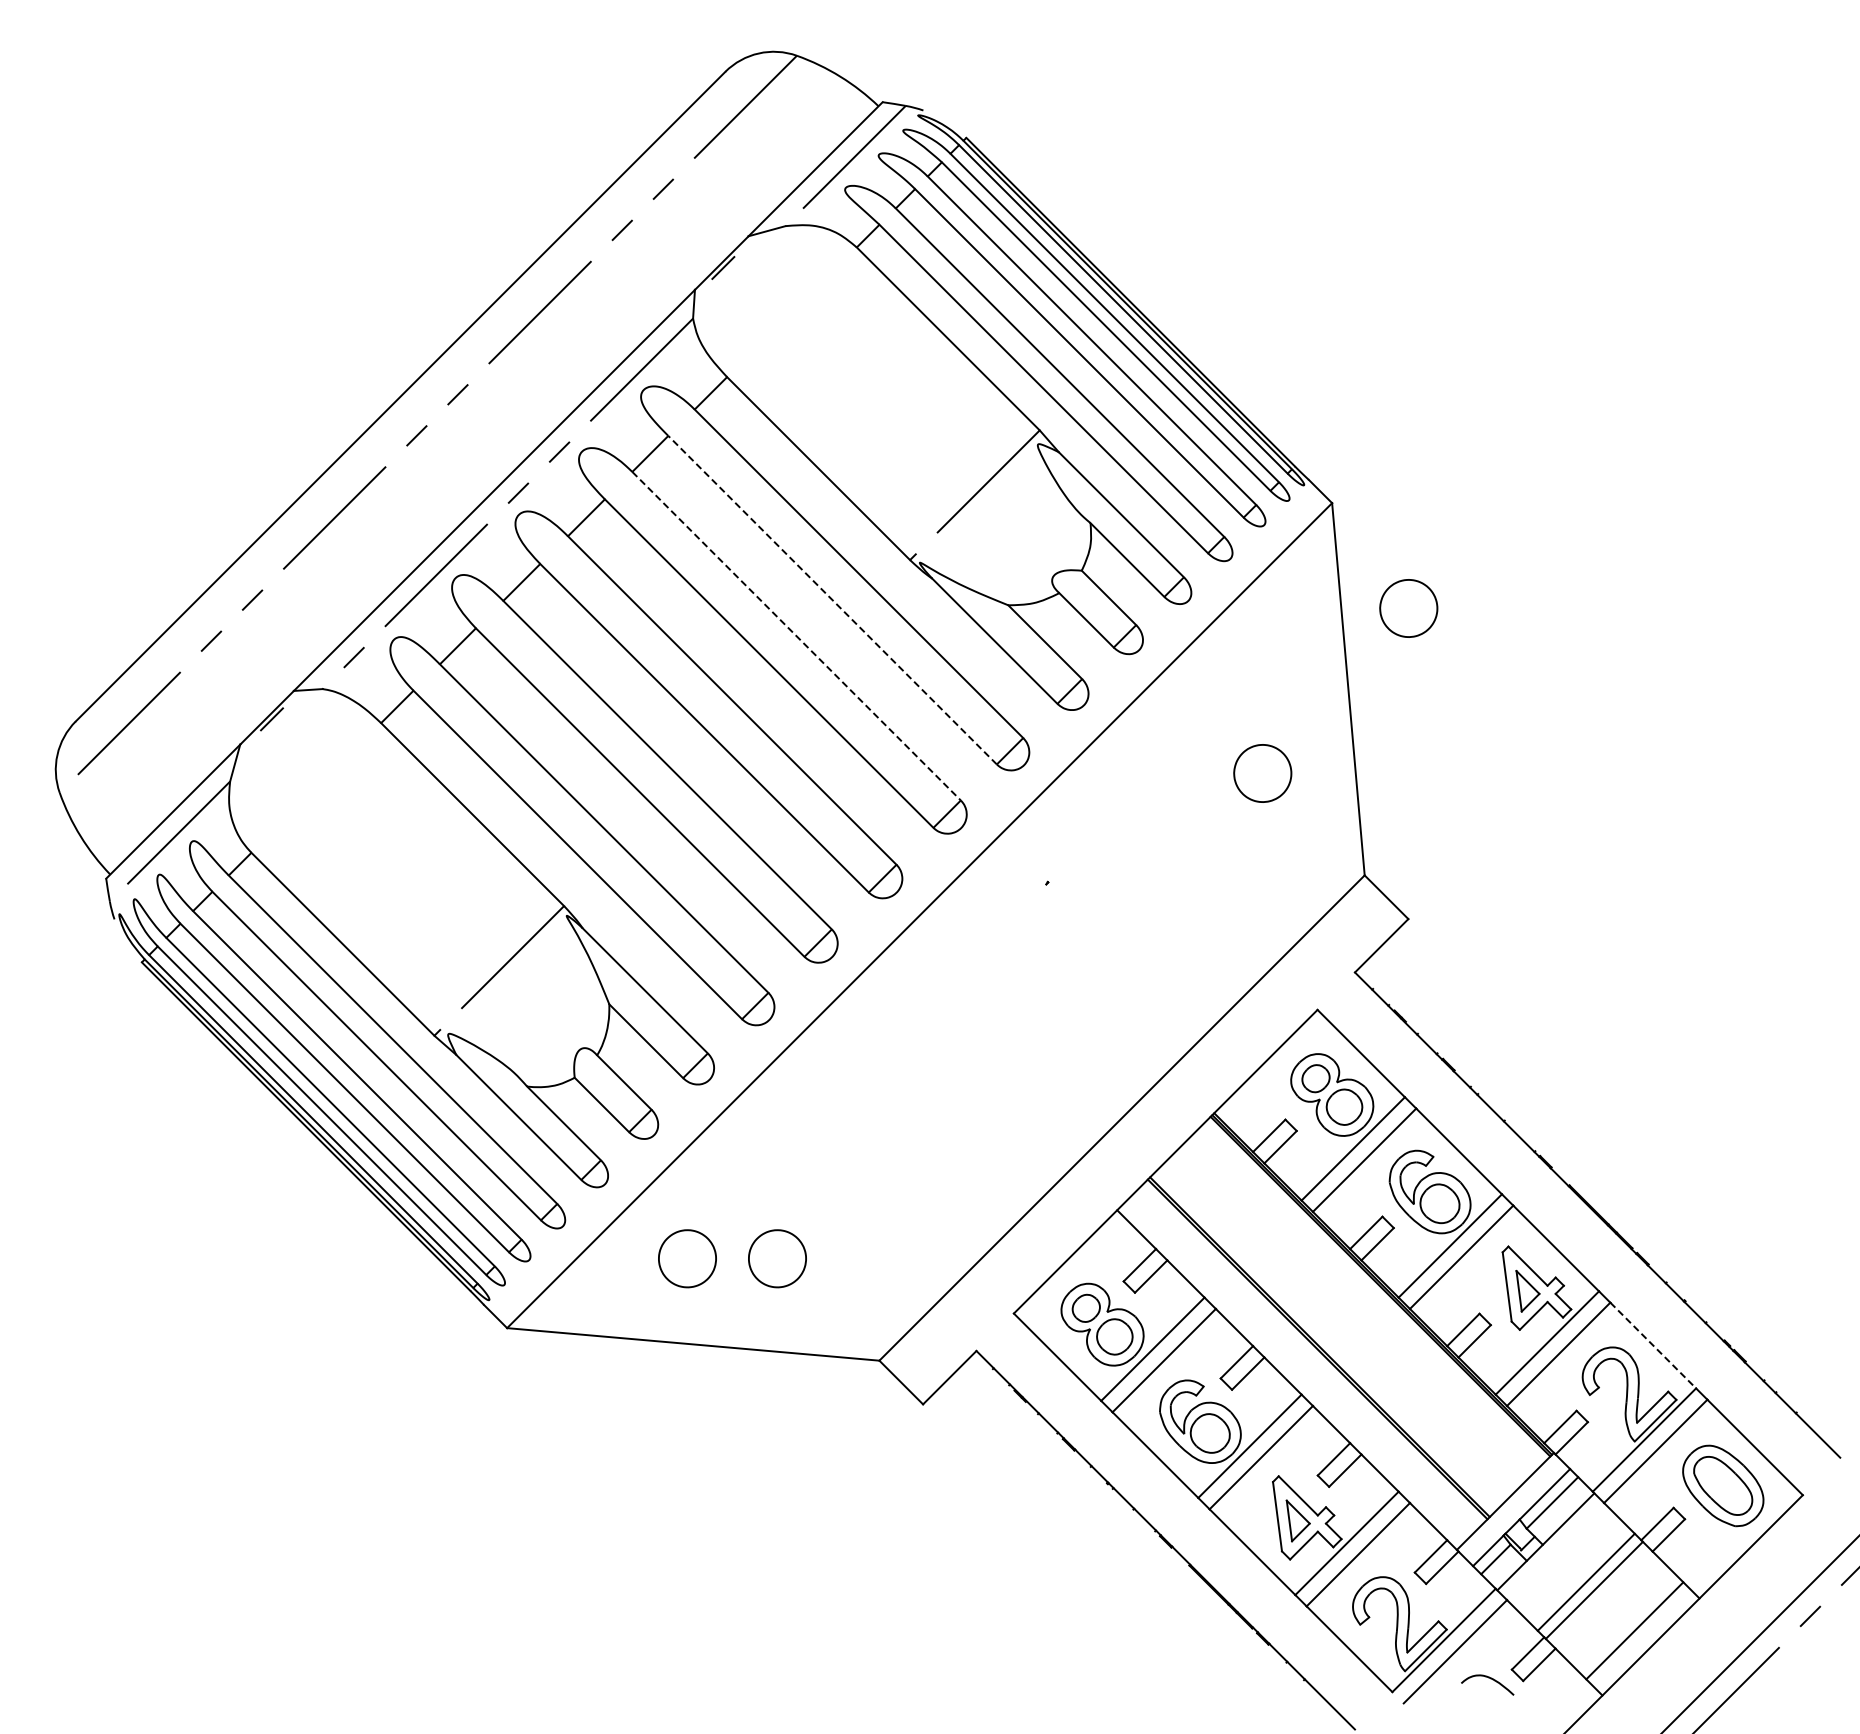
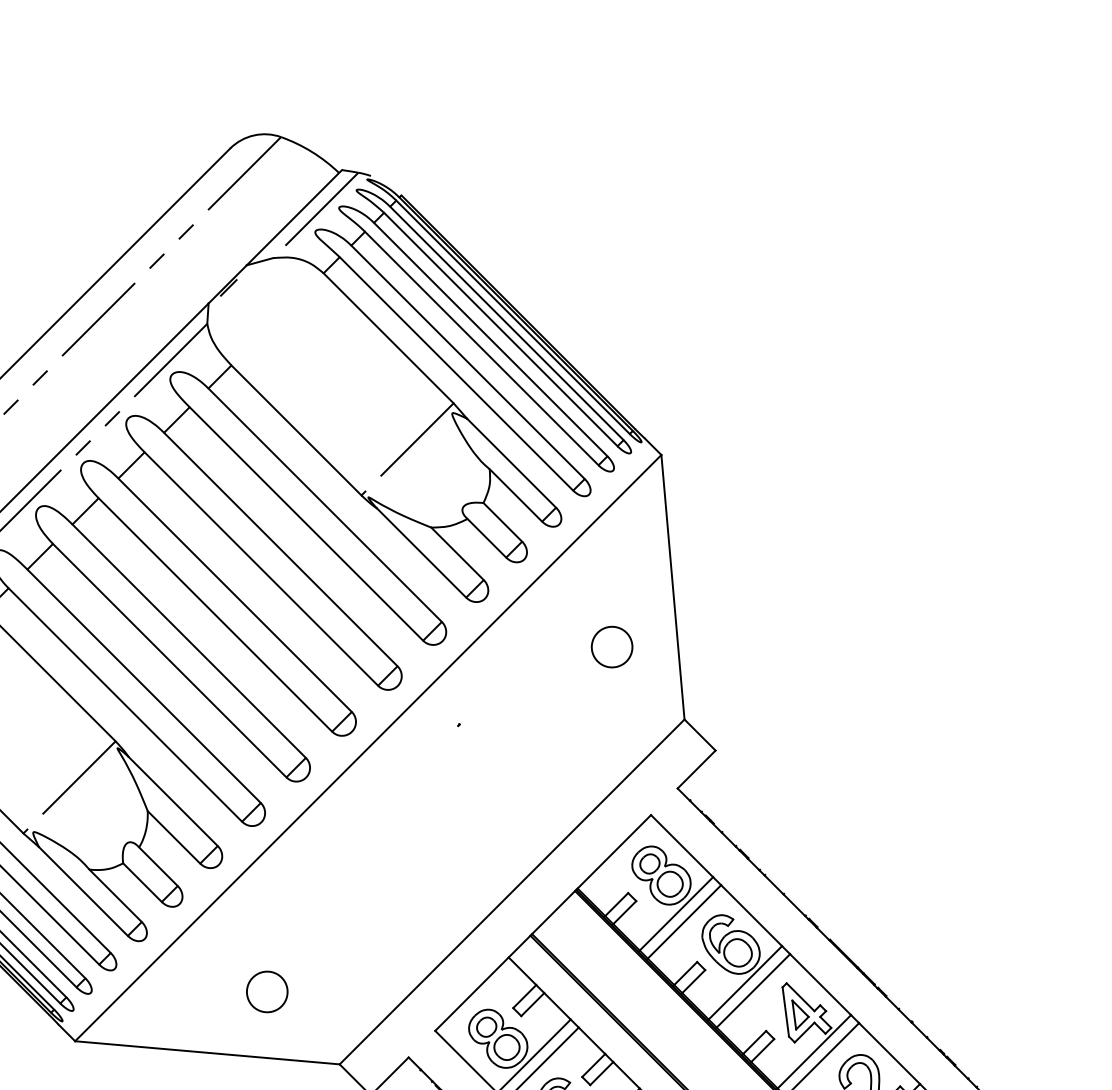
line: (832, 599) -> (306, 523), dashed -> solid
part: (1408, 608) -> (715, 529), removed
line: (796, 636) -> (280, 549), dashed -> solid
part: (687, 1258) -> (203, 991), removed
line: (1653, 1345) -> (889, 1053), dashed -> solid

